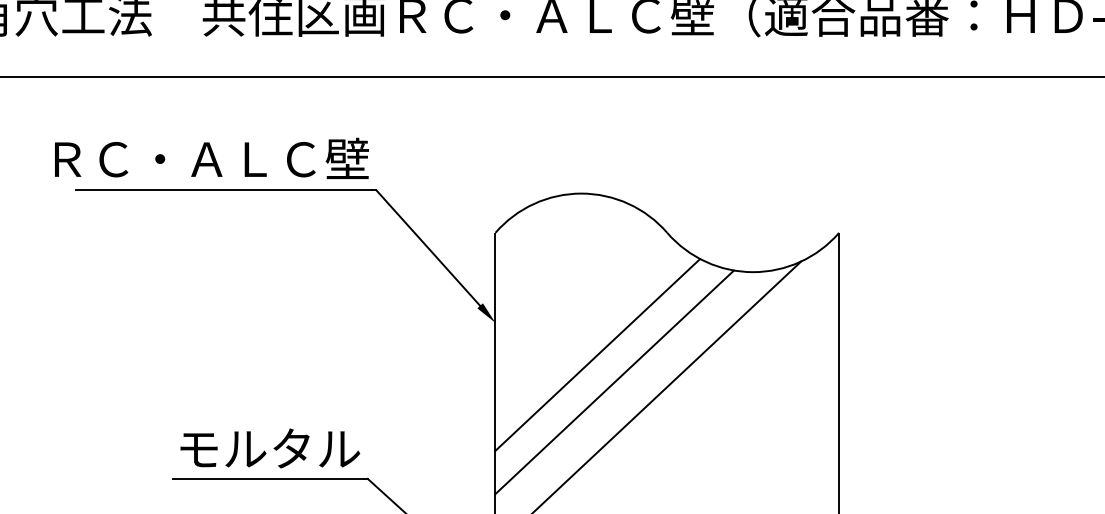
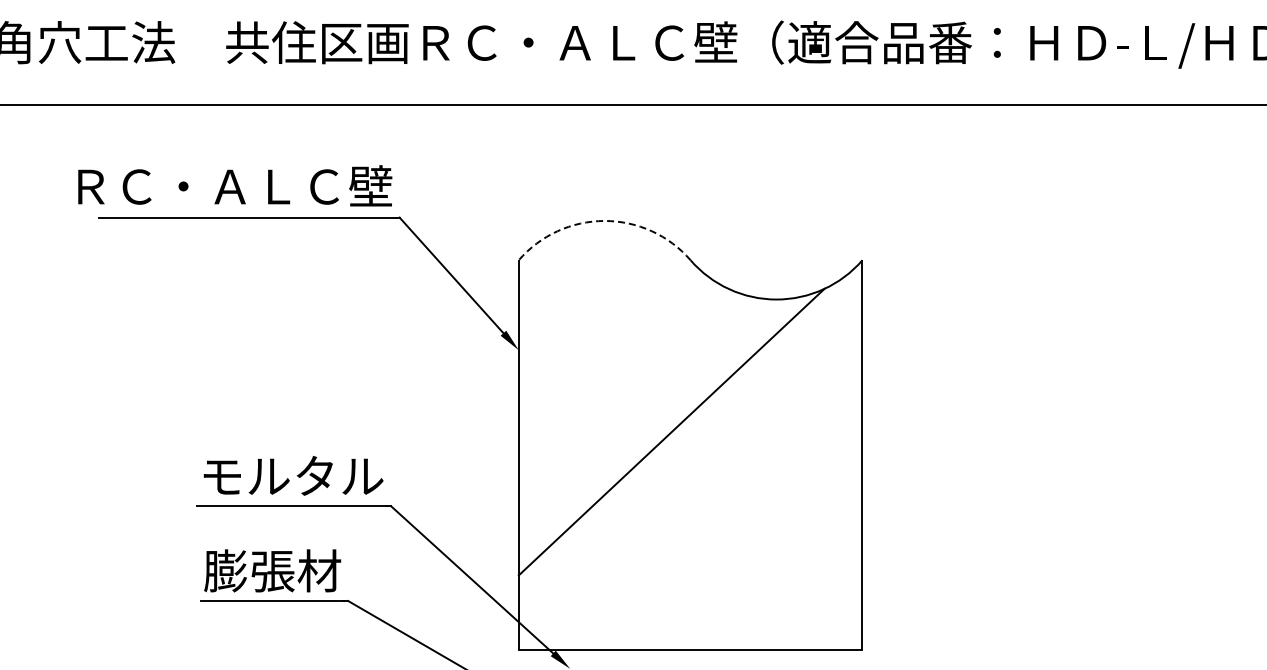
arc: (581, 193) -> (604, 220), solid -> dashed
line: (597, 355) -> (620, 382), removed
line: (614, 382) -> (637, 409), removed

